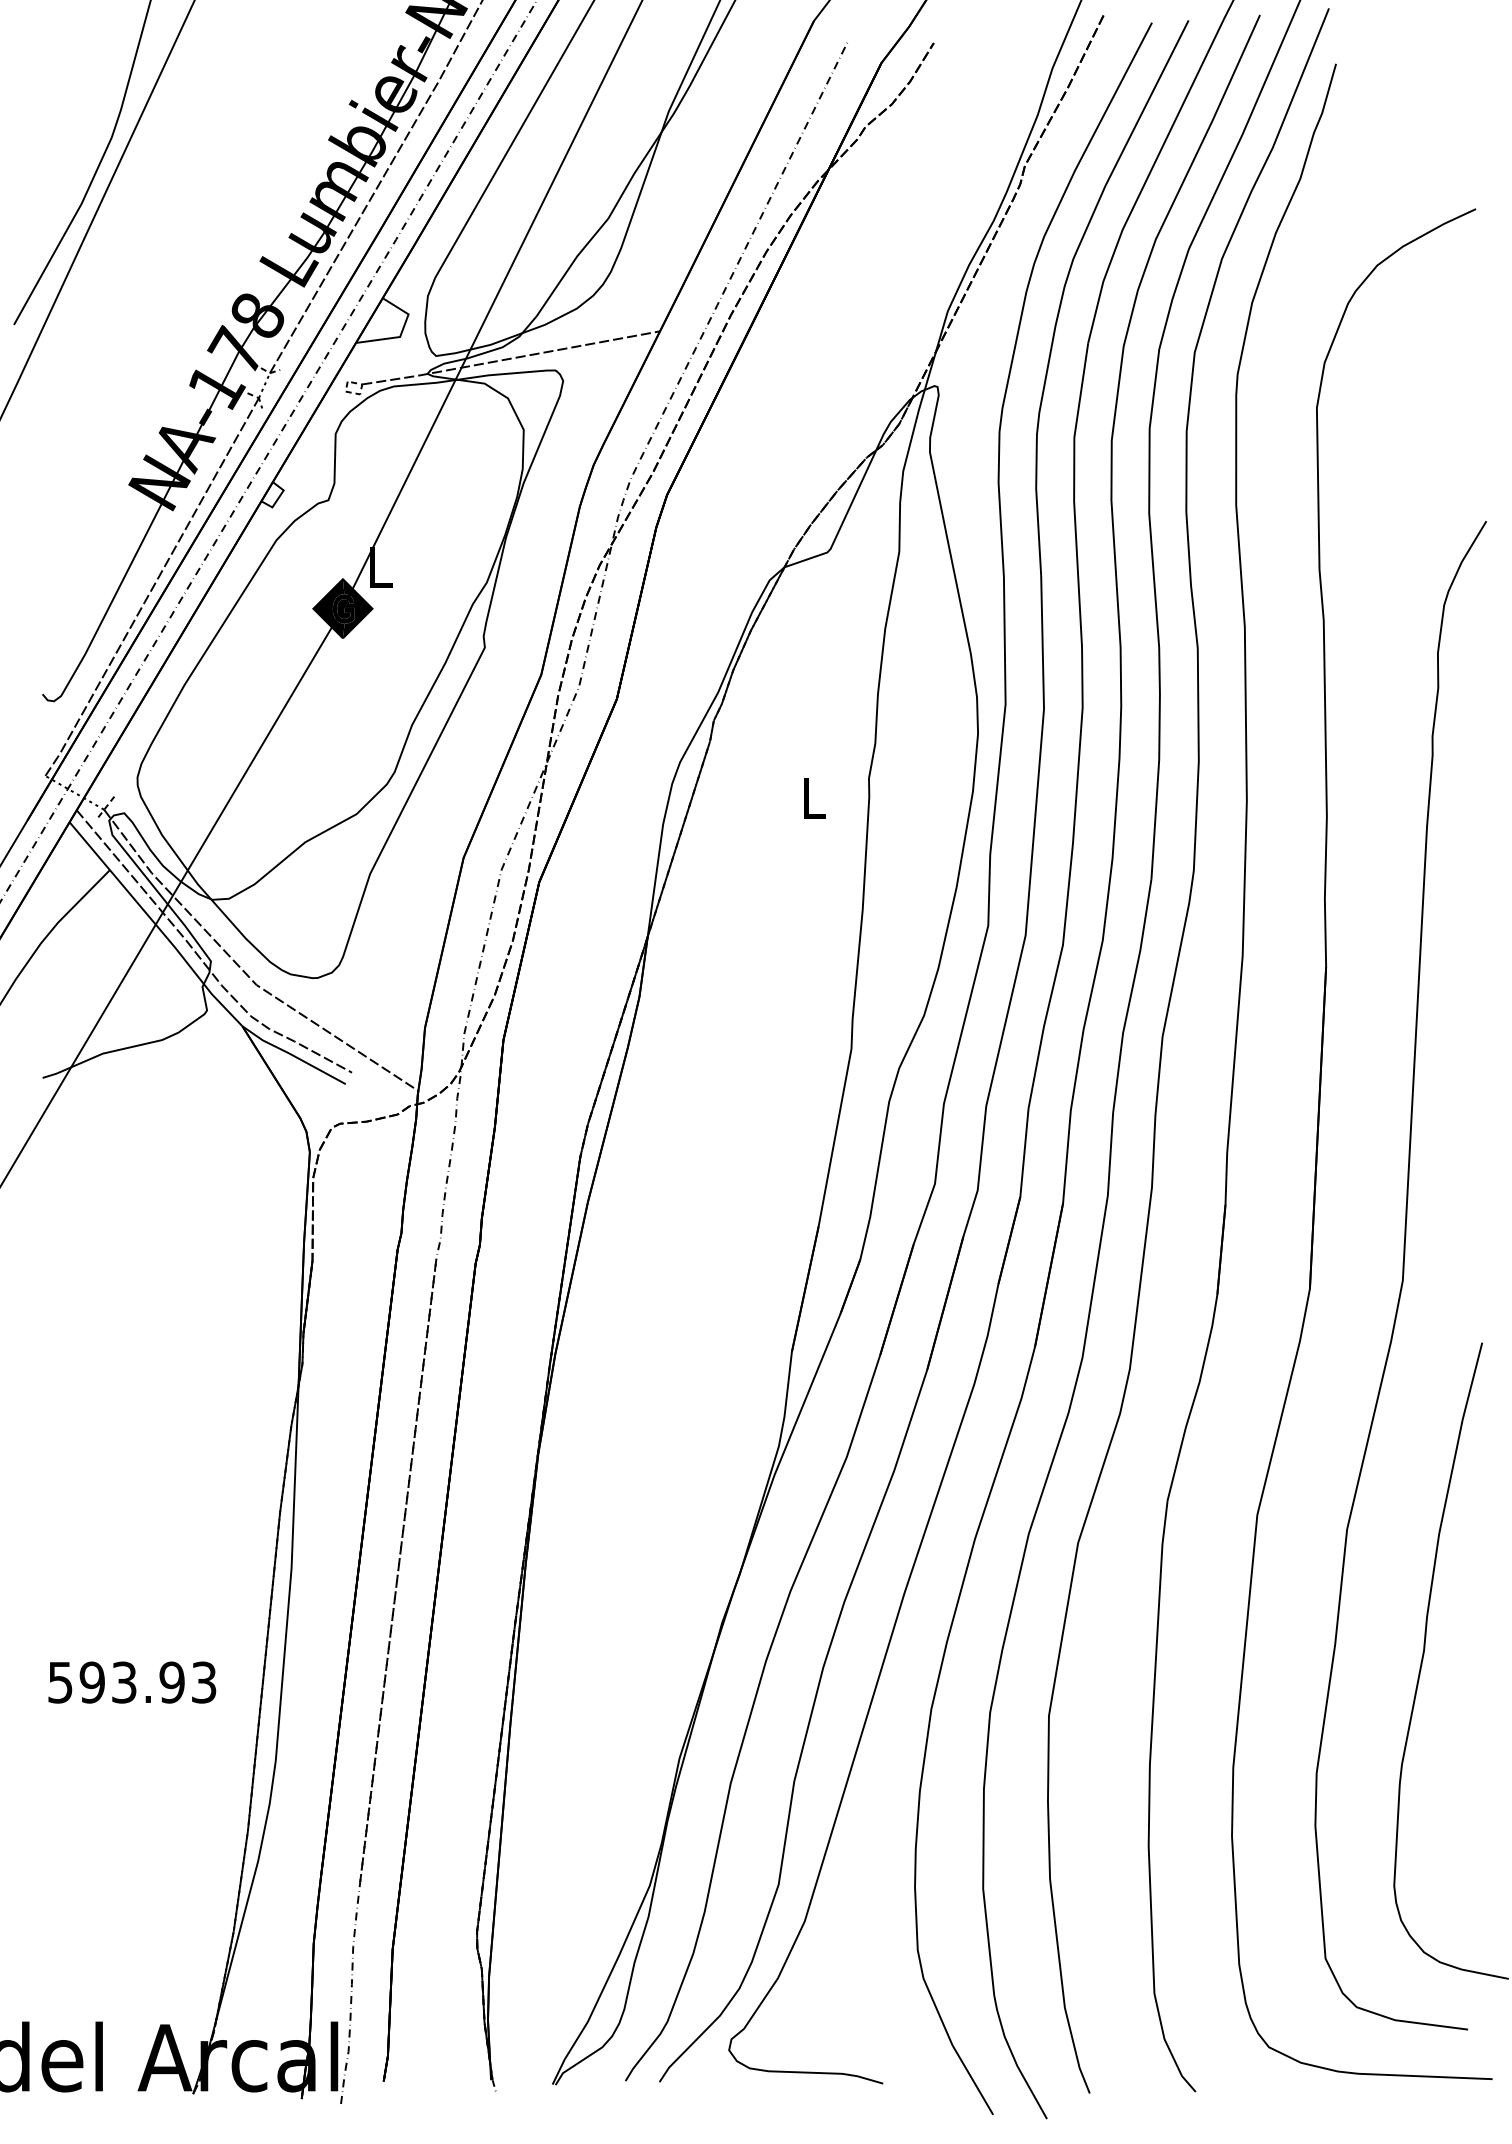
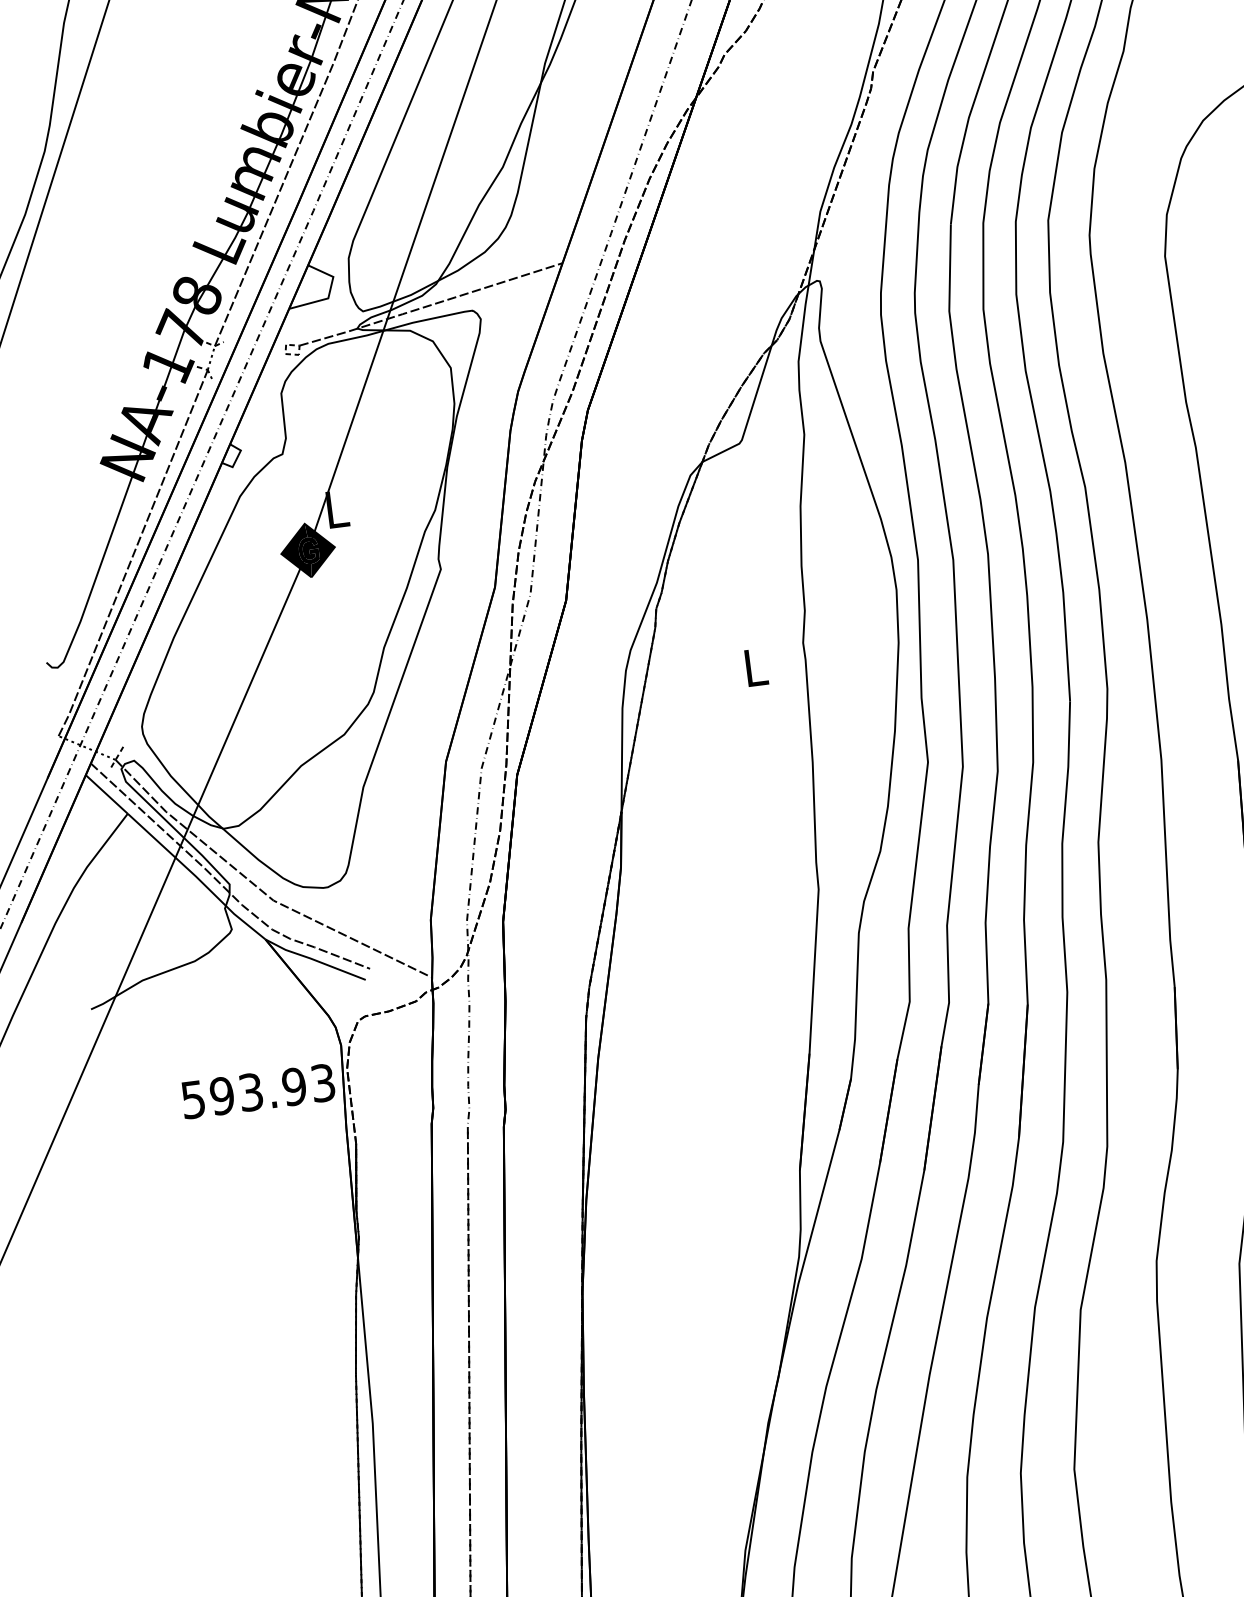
text: (132, 1682) -> (258, 1091), moved

